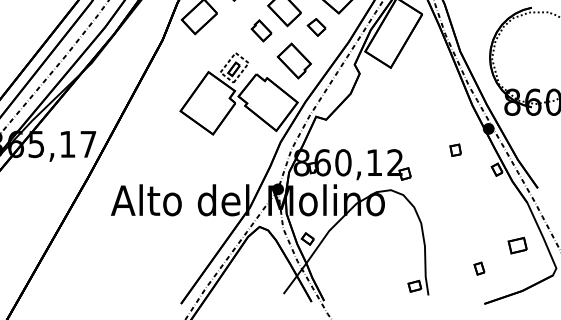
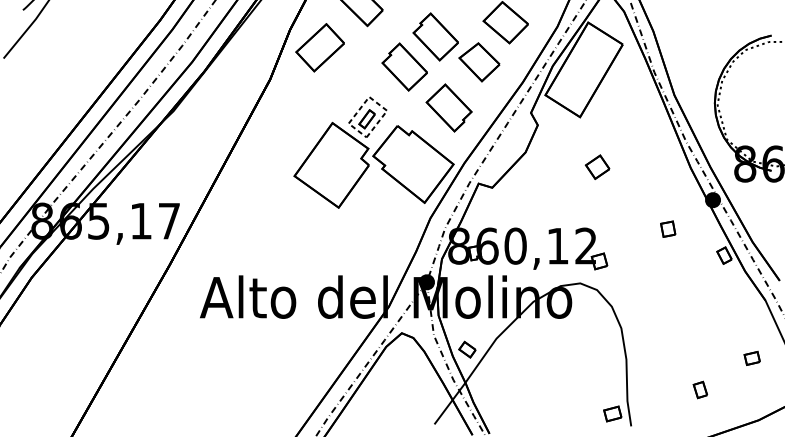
part: (316, 27) -> (479, 62), size x1.67
part: (261, 30) -> (404, 66), size x1.67
part: (403, 104) -> (597, 166), added
part: (517, 244) -> (751, 357), size x0.62

